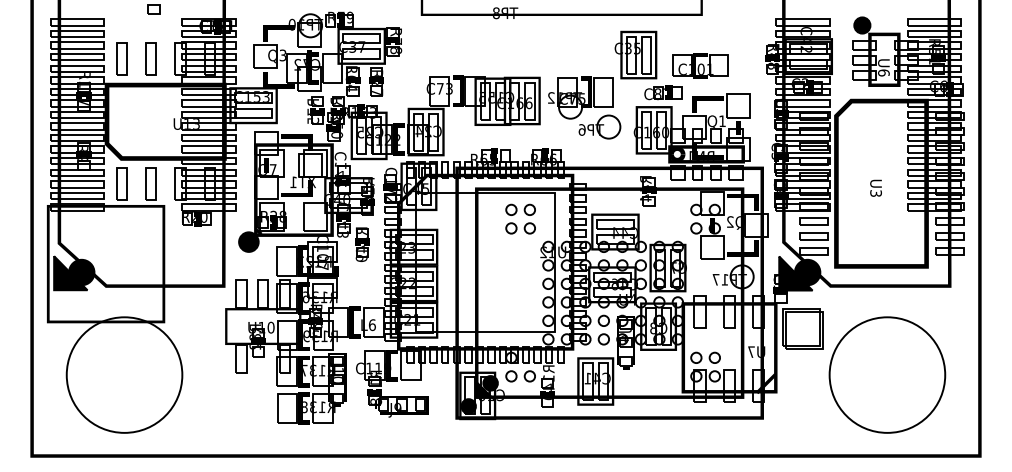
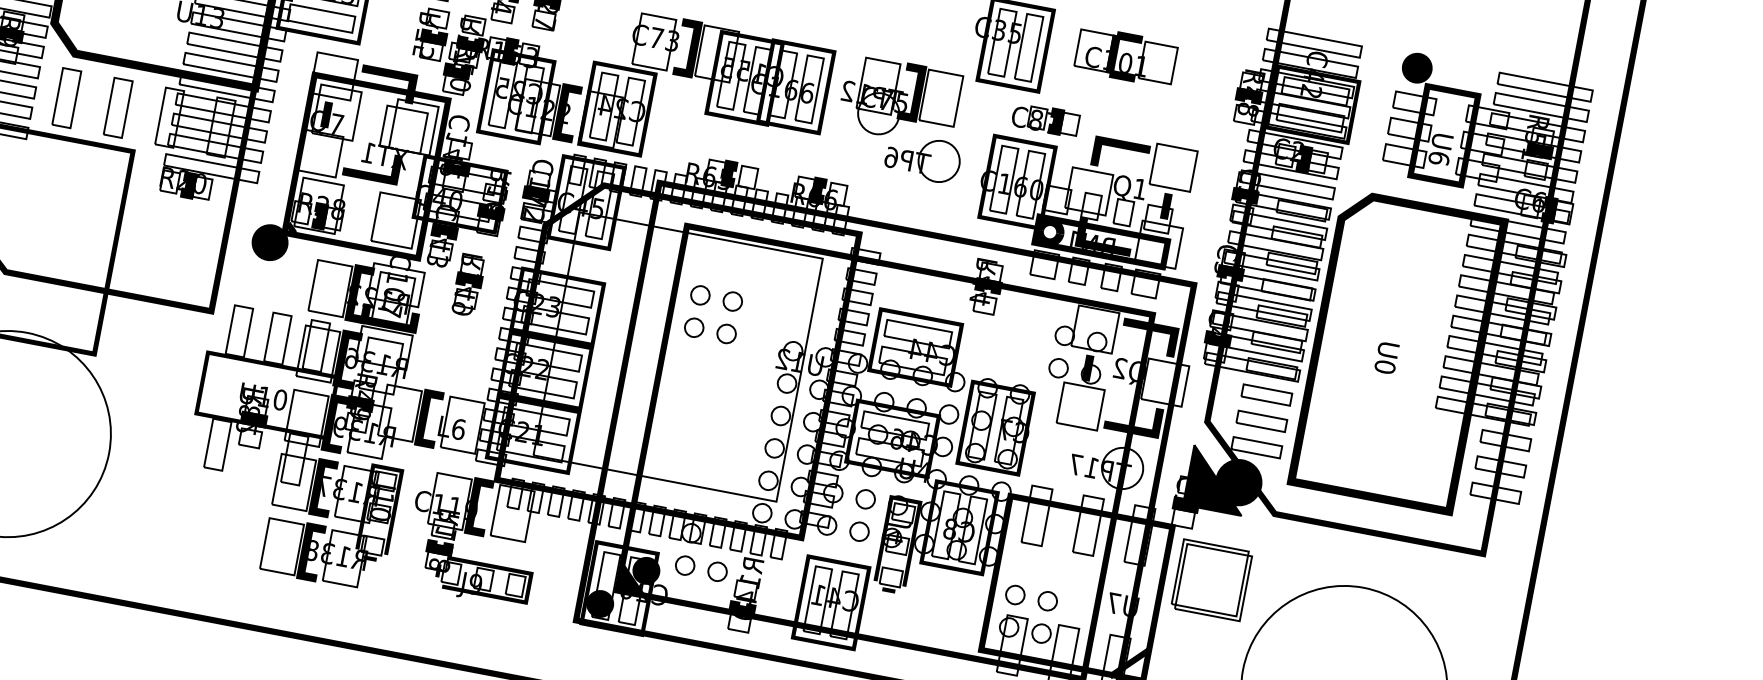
part: (700, 65) -> (1125, 56), moved
text: (875, 193) -> (1384, 366), U3 -> U0
part: (516, 213) -> (708, 303), moved

